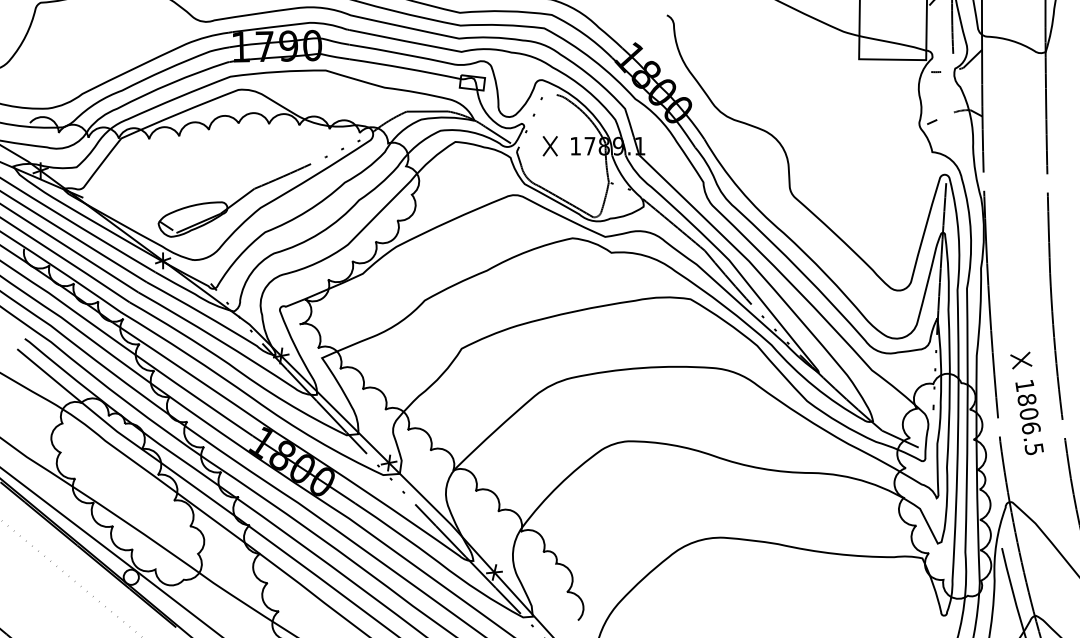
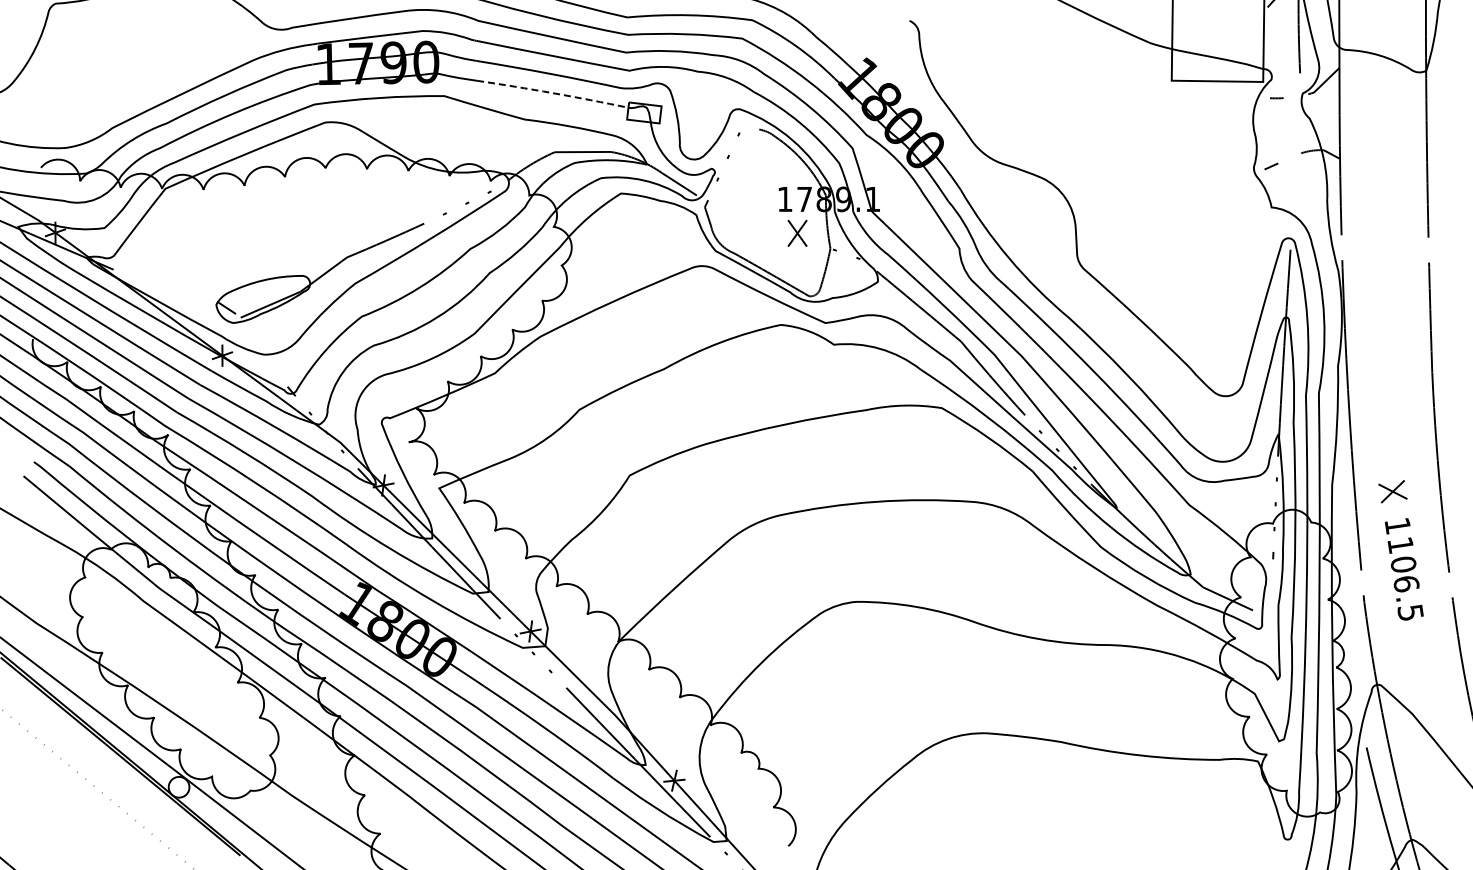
line: (405, 68) -> (553, 93), solid -> dashed
part: (550, 145) -> (797, 232), moved
text: (1026, 400) -> (1400, 545), 1806.5 -> 1106.5

